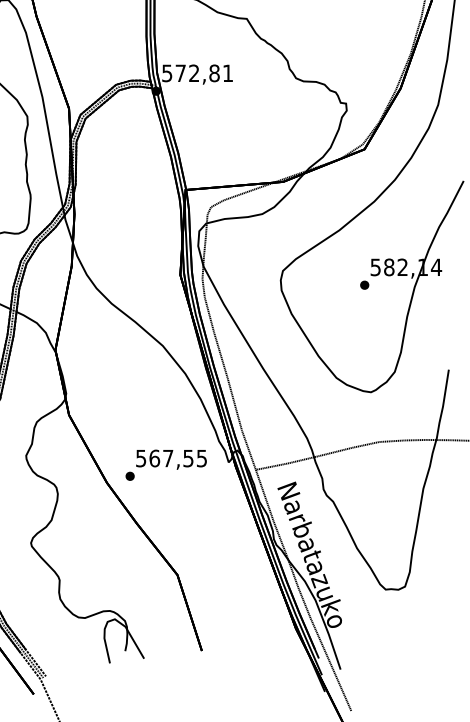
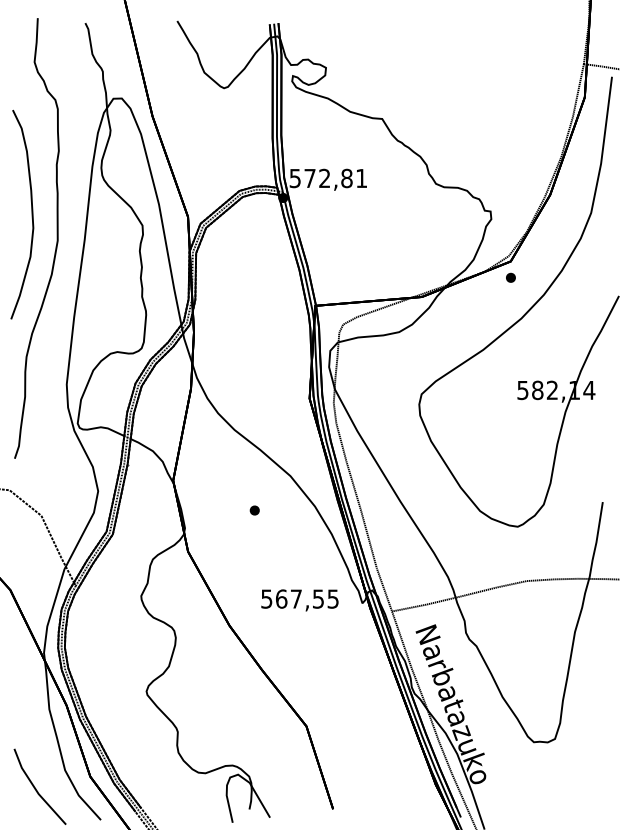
part: (364, 284) -> (510, 277), moved
part: (129, 476) -> (254, 510), moved

